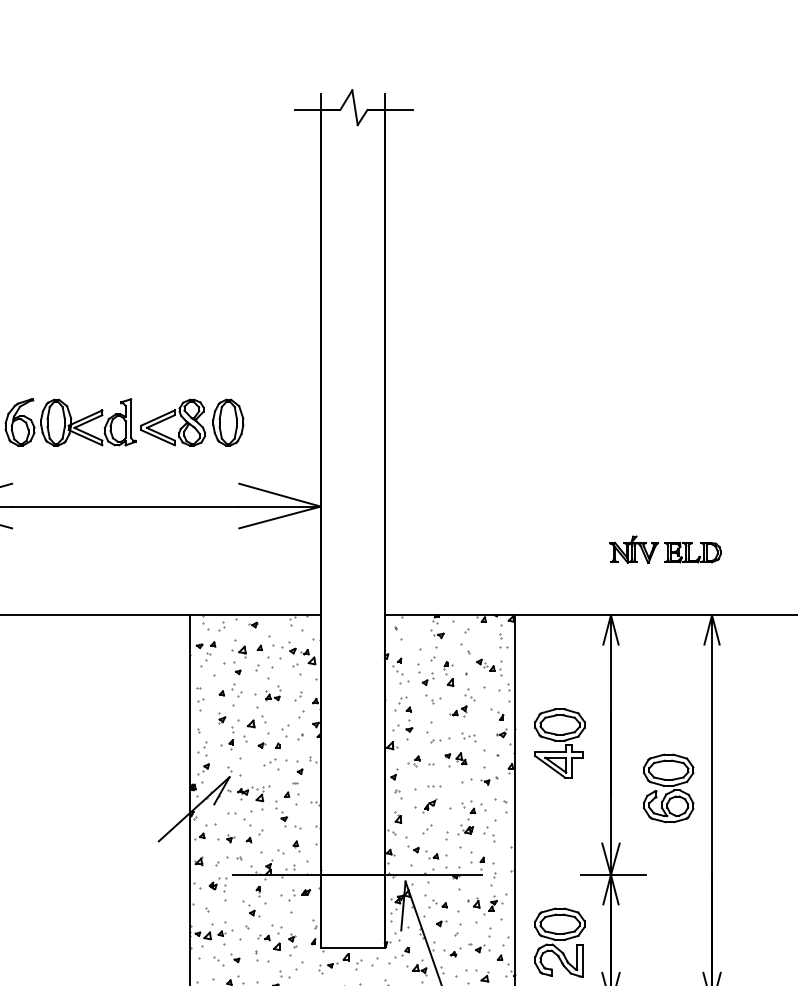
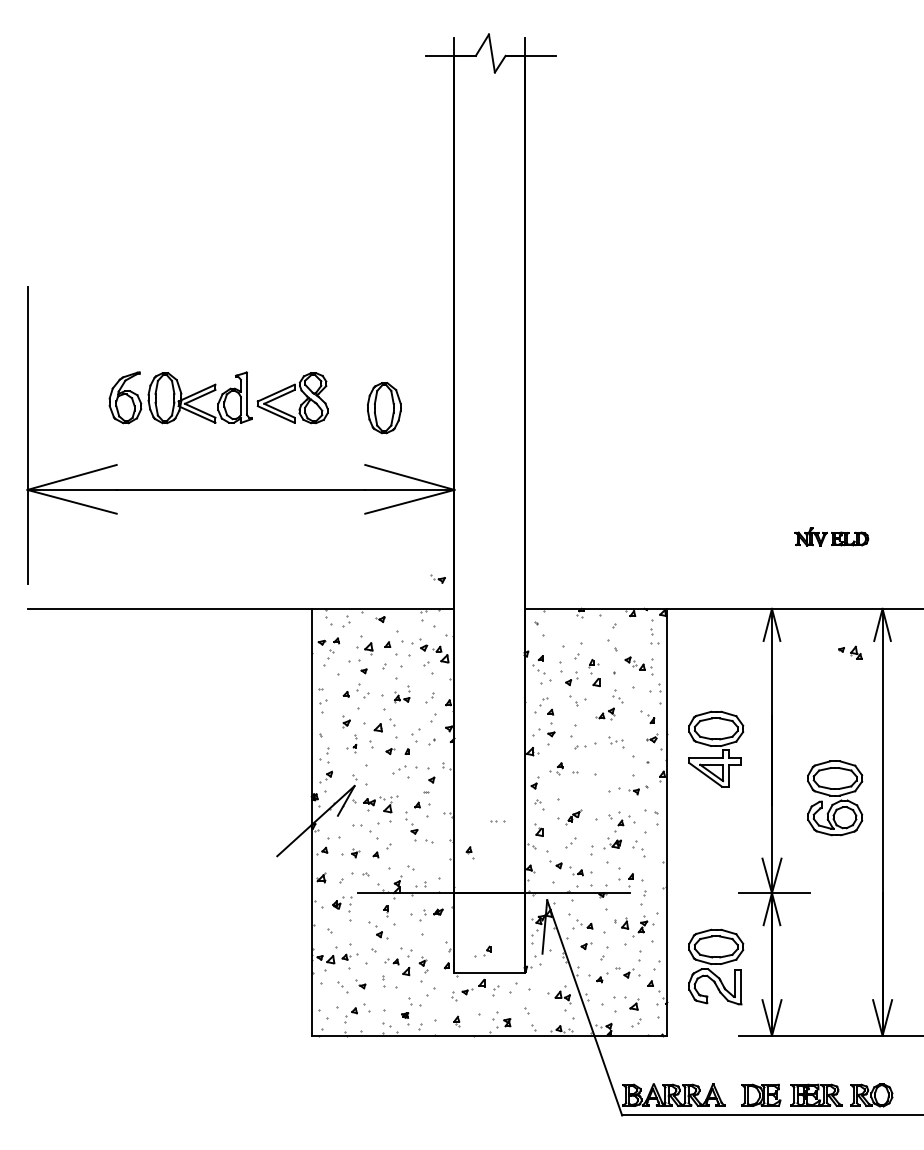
part: (228, 423) -> (384, 408), moved
part: (665, 549) -> (831, 536), size x0.6
part: (436, 634) -> (437, 578), moved
part: (226, 738) -> (351, 743), size x0.7
part: (456, 758) -> (850, 652), moved
part: (434, 786) -> (497, 821), moved
part: (296, 846) -> (469, 852), moved
part: (401, 952) -> (482, 951), moved

